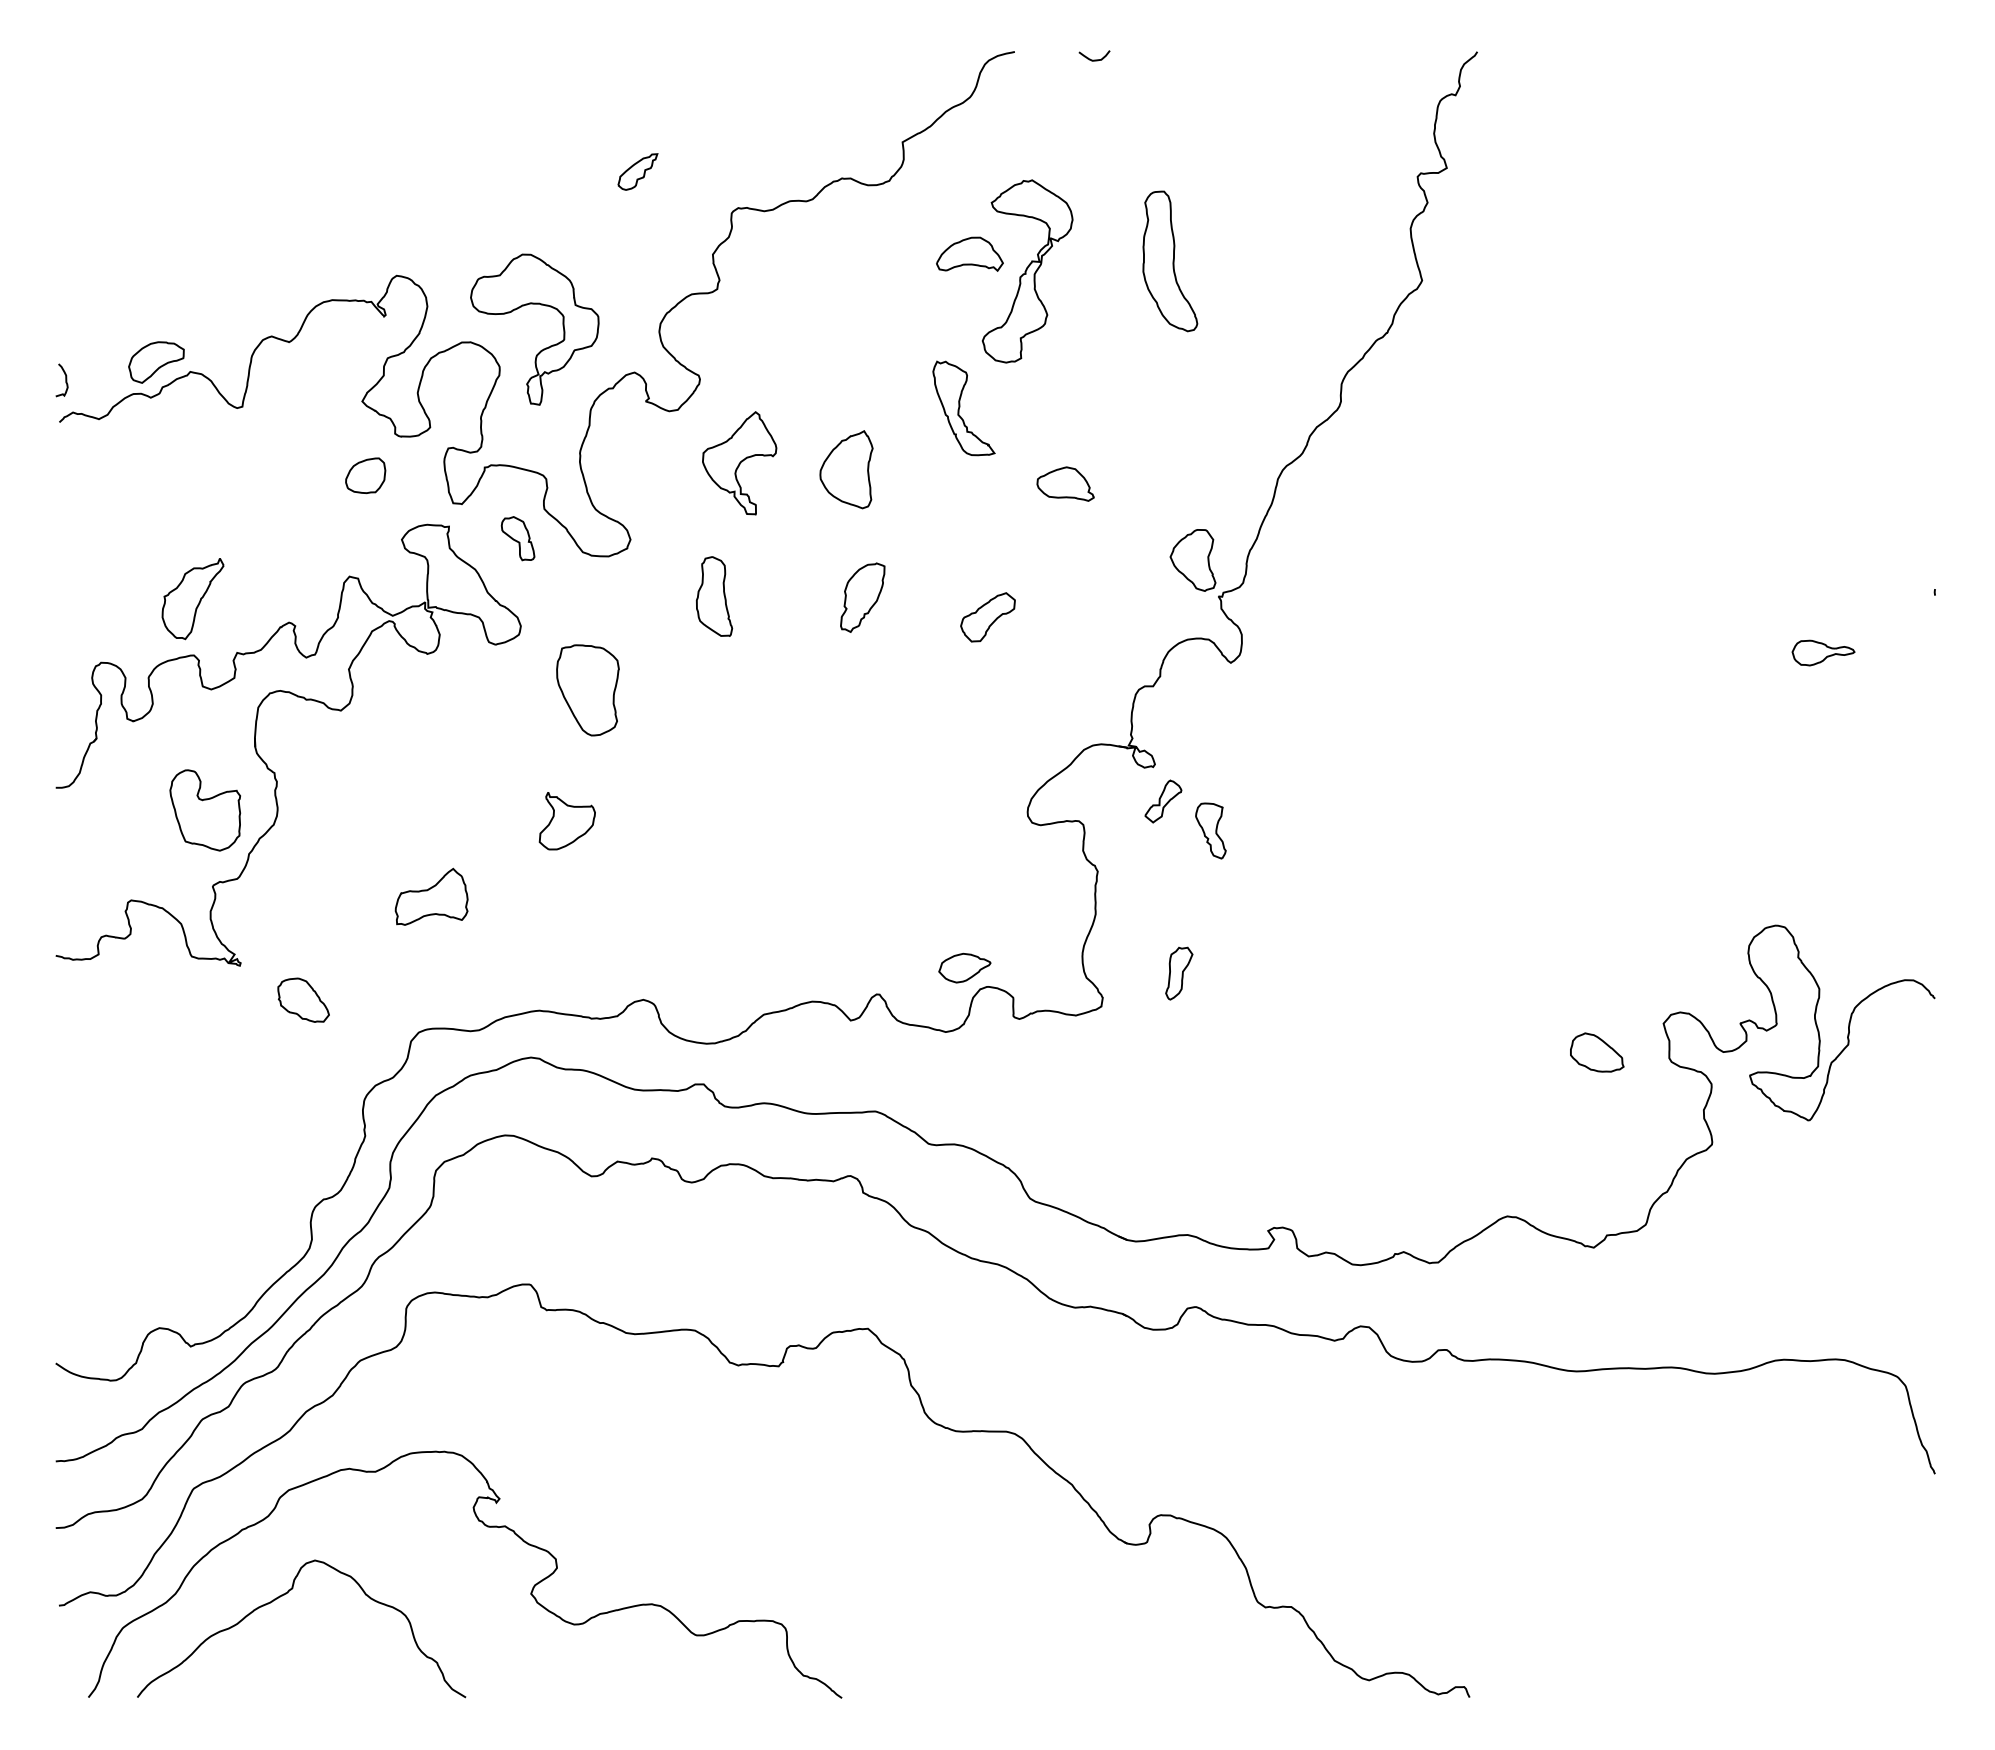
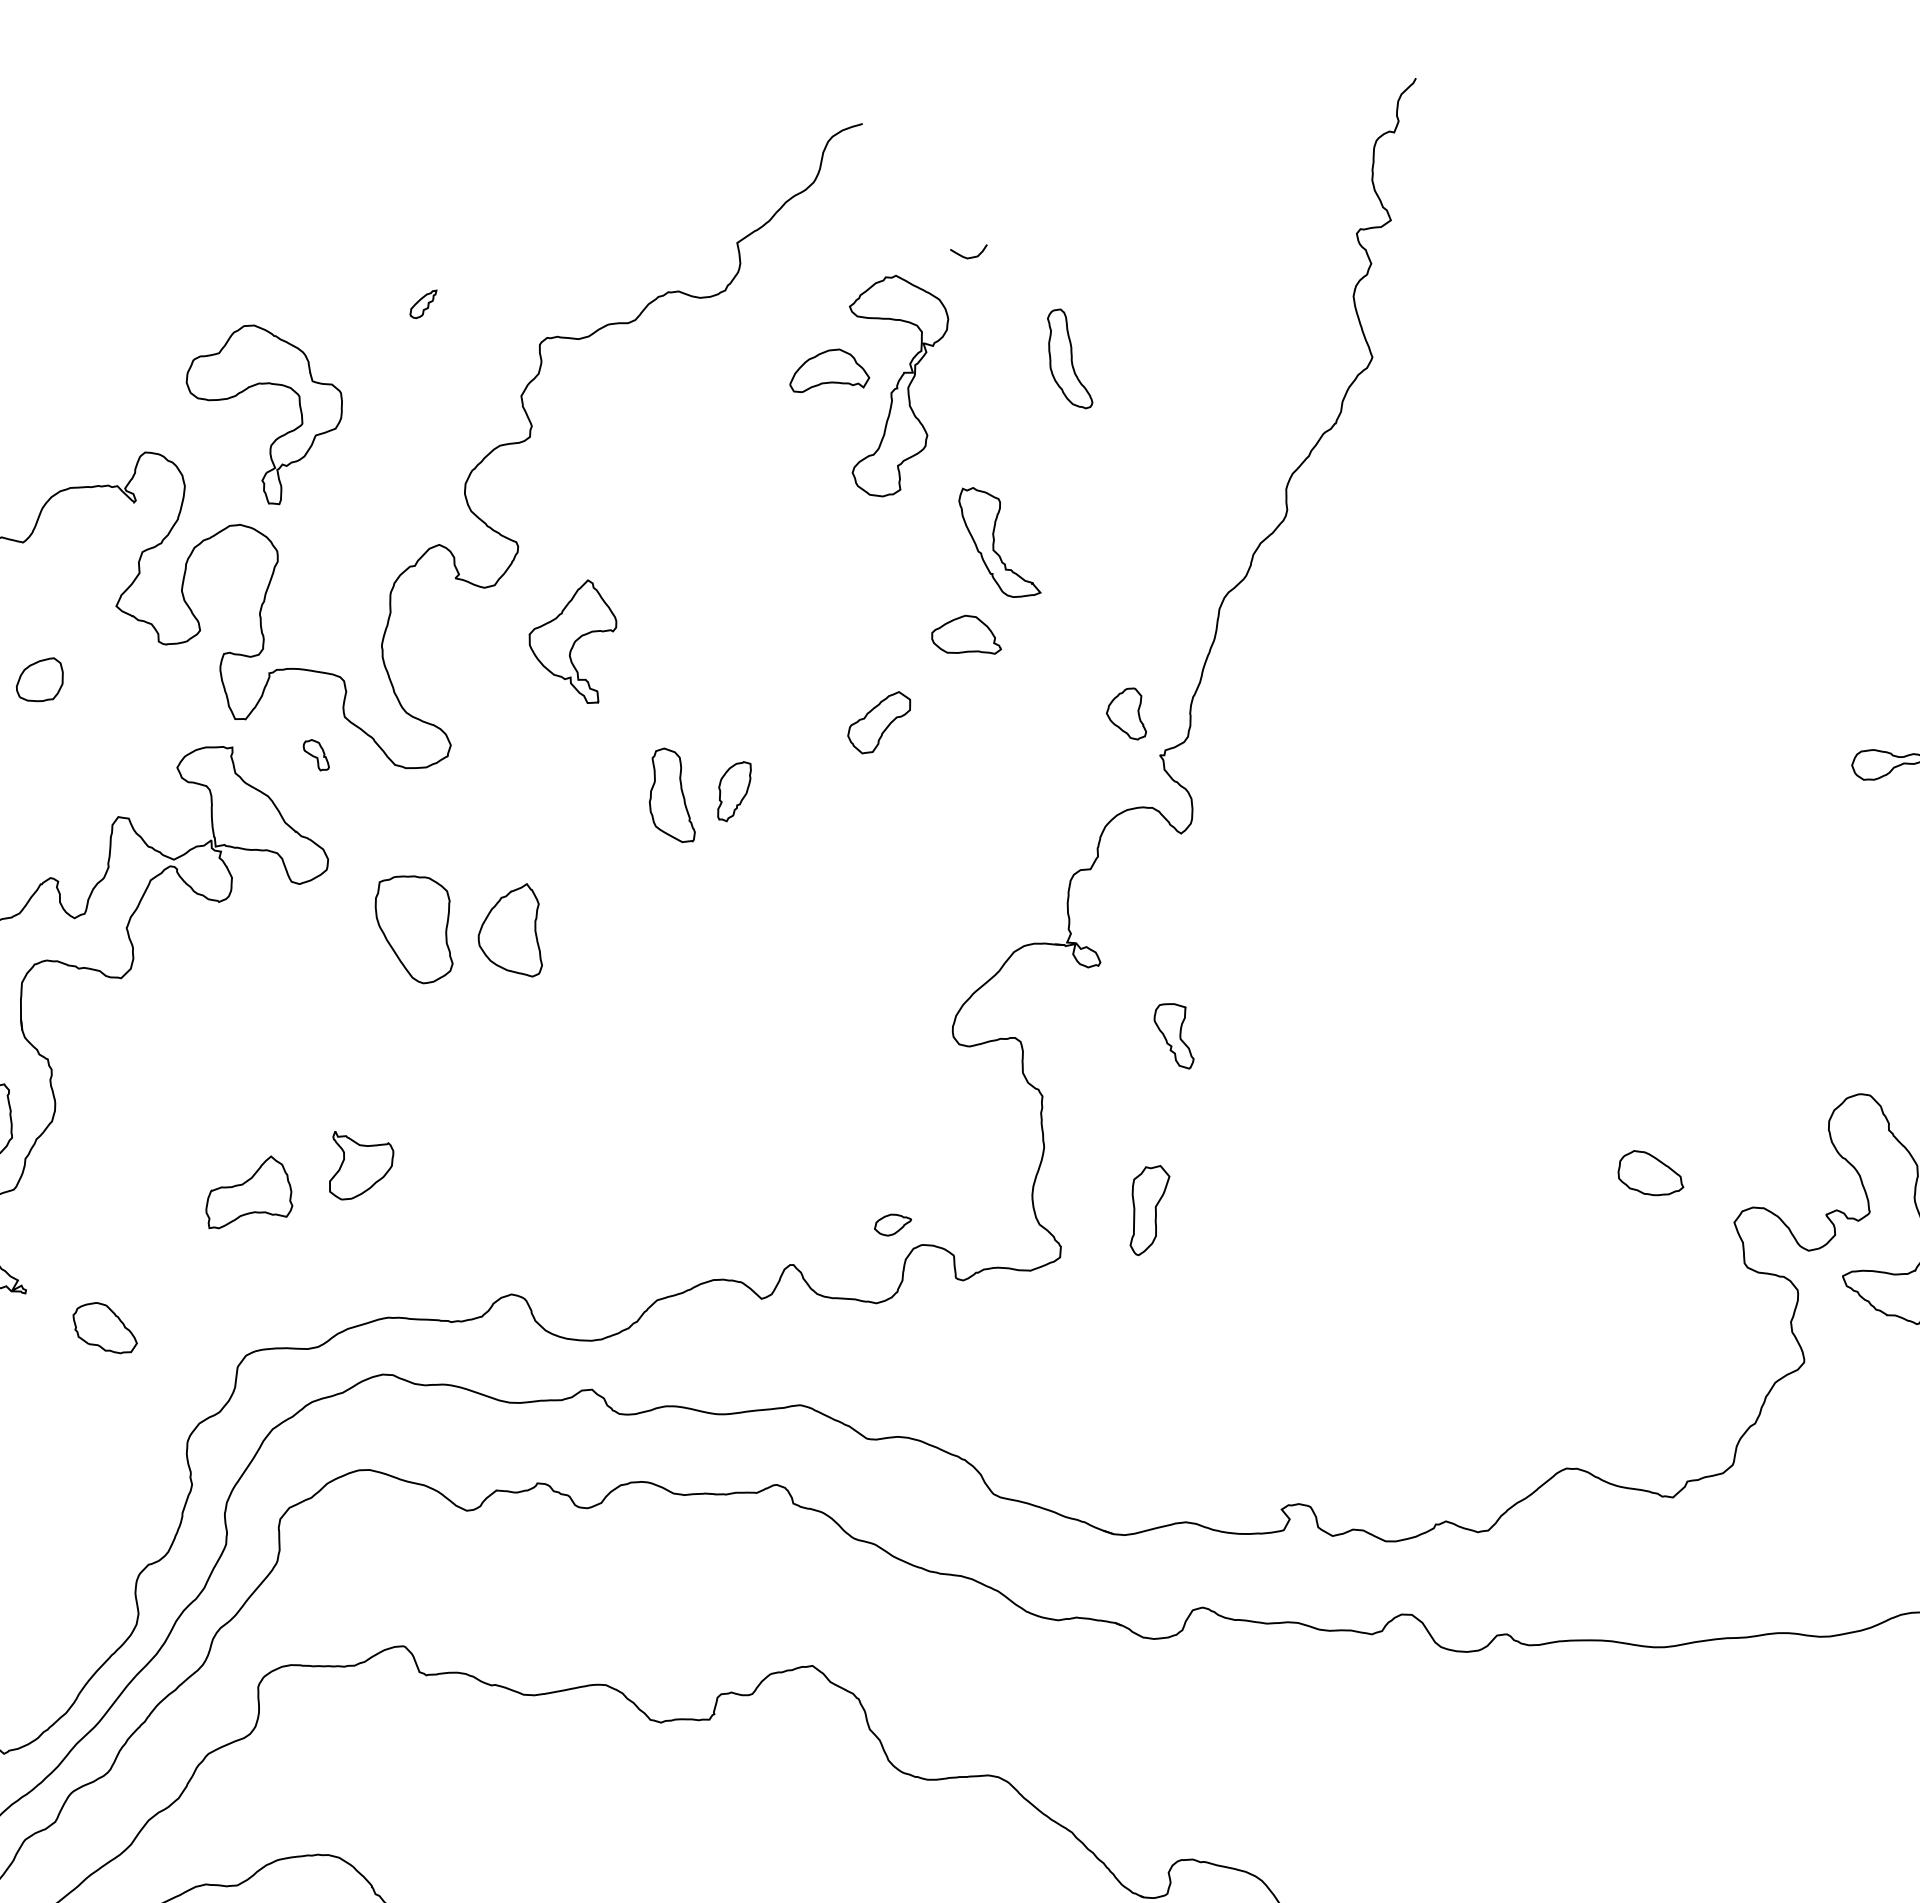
curve: (1094, 59) -> (969, 256), moved
part: (637, 171) -> (422, 304), size x0.6
part: (1170, 261) -> (1069, 359), size x0.6
part: (543, 348) -> (278, 436), moved
part: (963, 408) -> (999, 542), moved
part: (846, 469) -> (509, 931), moved
part: (365, 475) -> (39, 680), moved
part: (517, 538) -> (315, 754), size x0.6
part: (1192, 560) -> (1125, 714), size x0.7
part: (714, 596) -> (670, 795), moved
part: (862, 597) -> (734, 791), size x0.7
part: (987, 617) -> (878, 723), moved
part: (1163, 801) -> (1114, 1006), removed
part: (566, 821) -> (360, 1164), moved
part: (964, 967) -> (892, 1224), size x0.6
part: (1179, 973) -> (1150, 1210), size x1.4
part: (1597, 1052) -> (1650, 1172), moved

